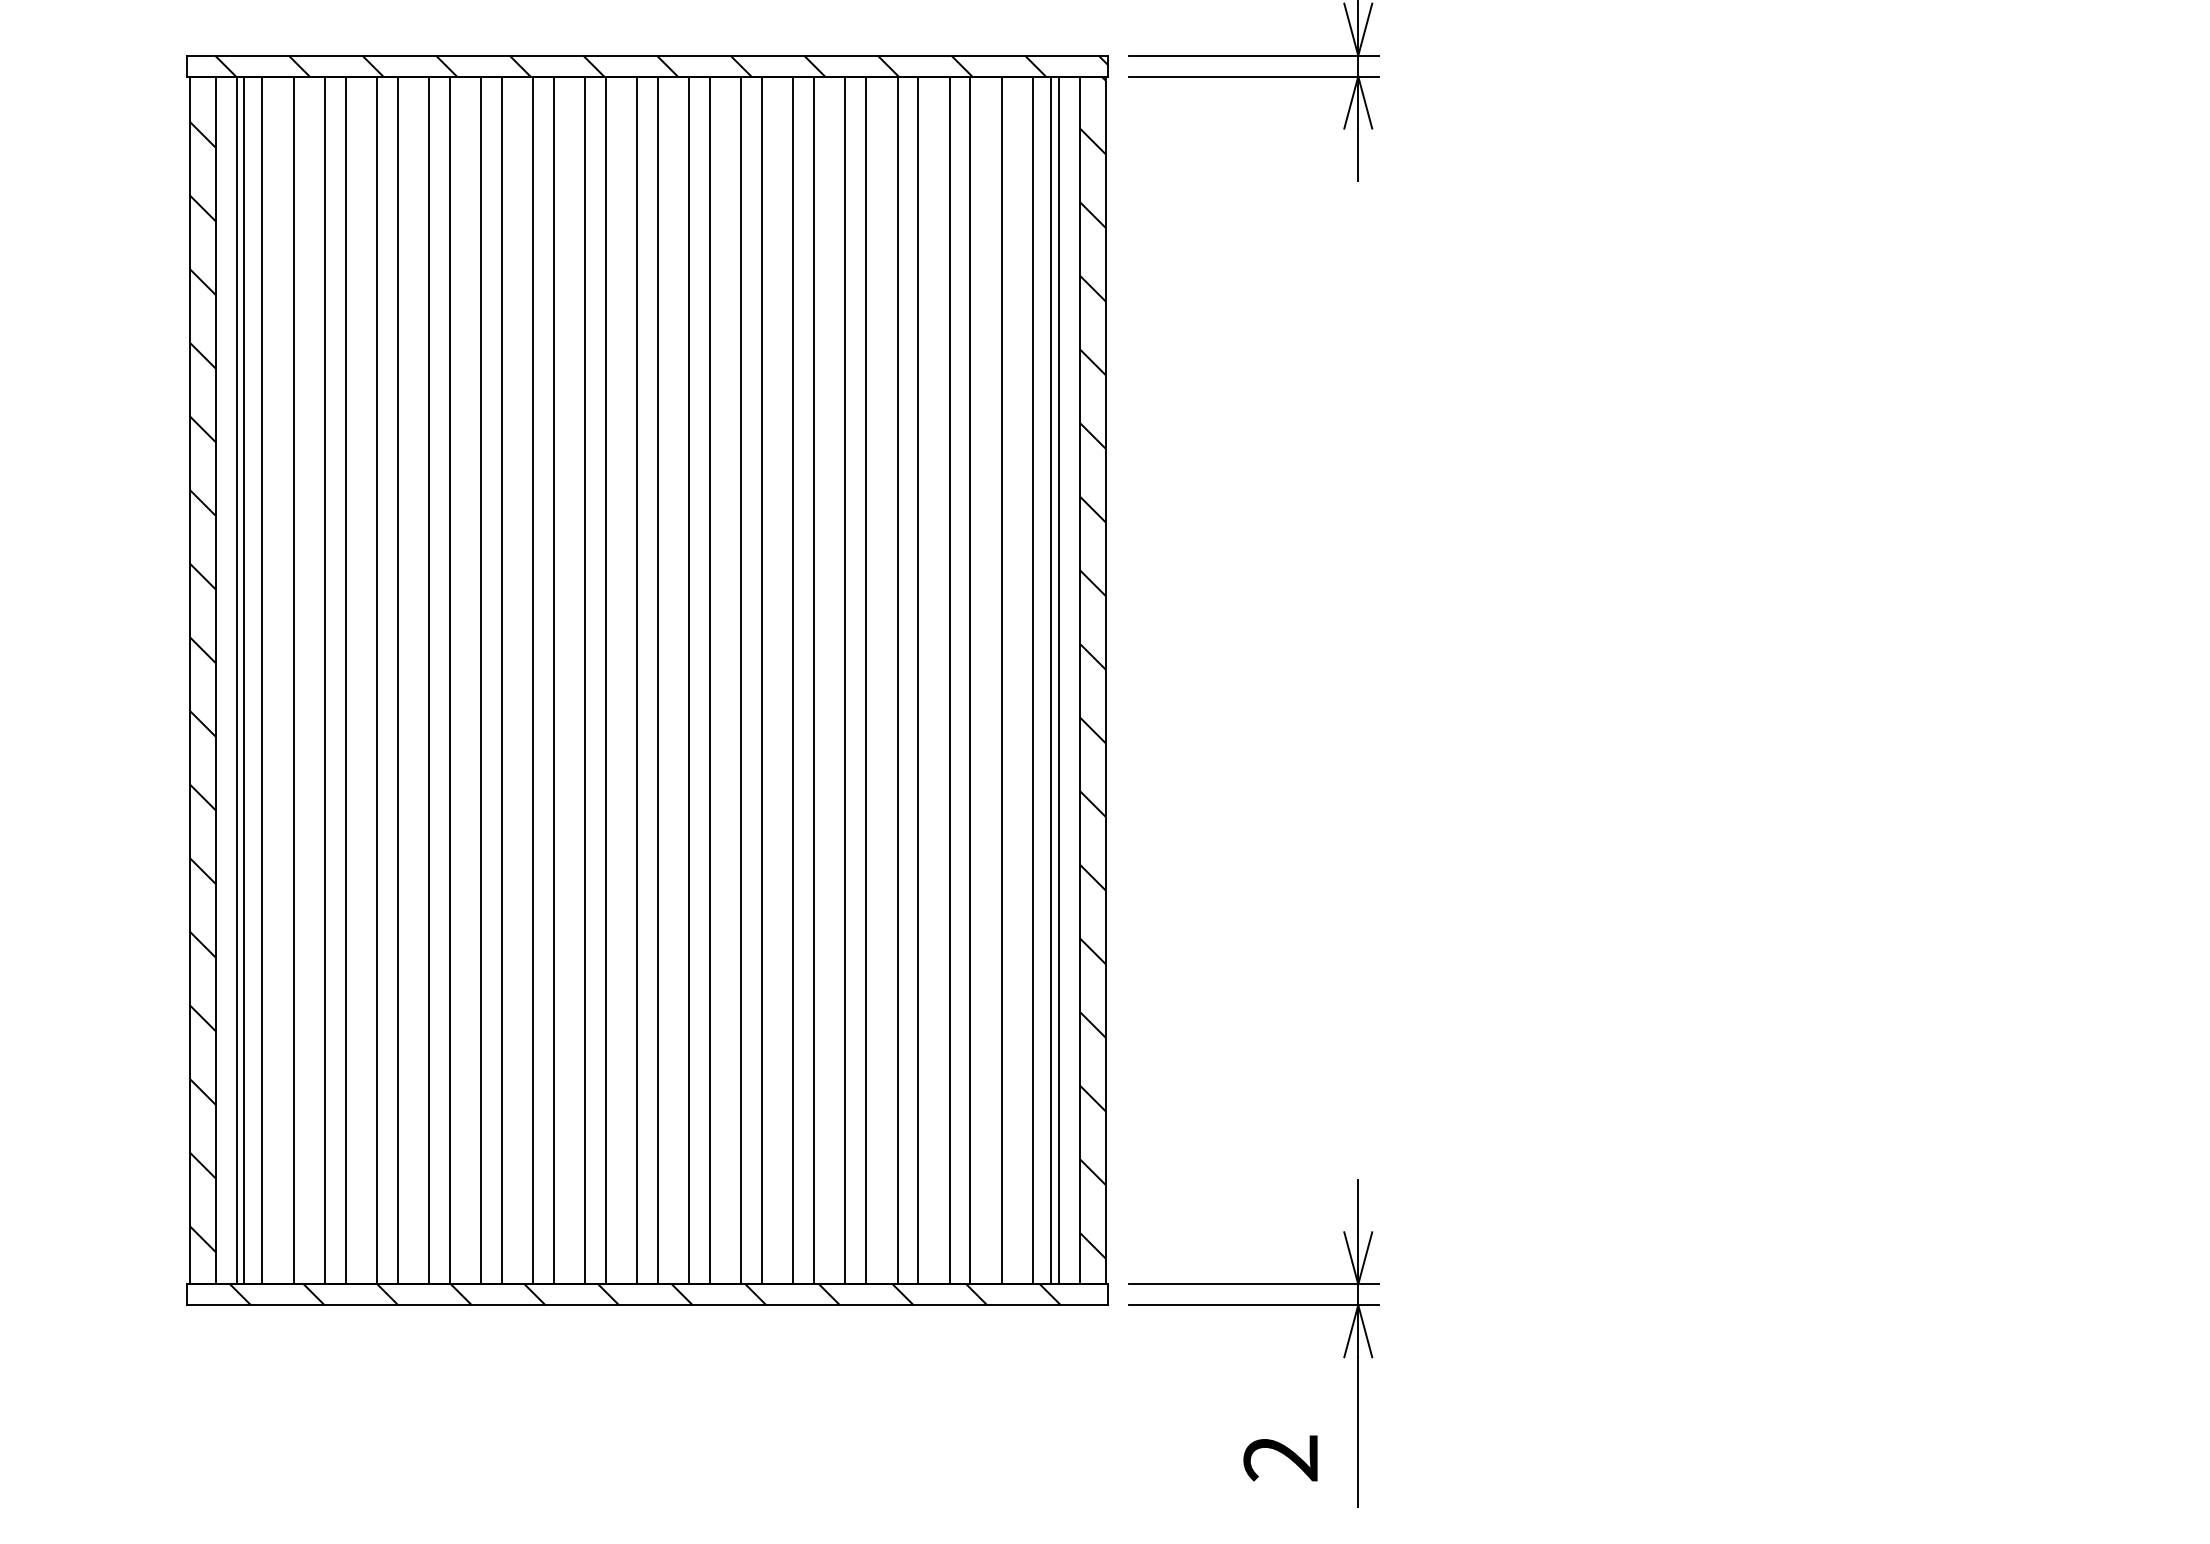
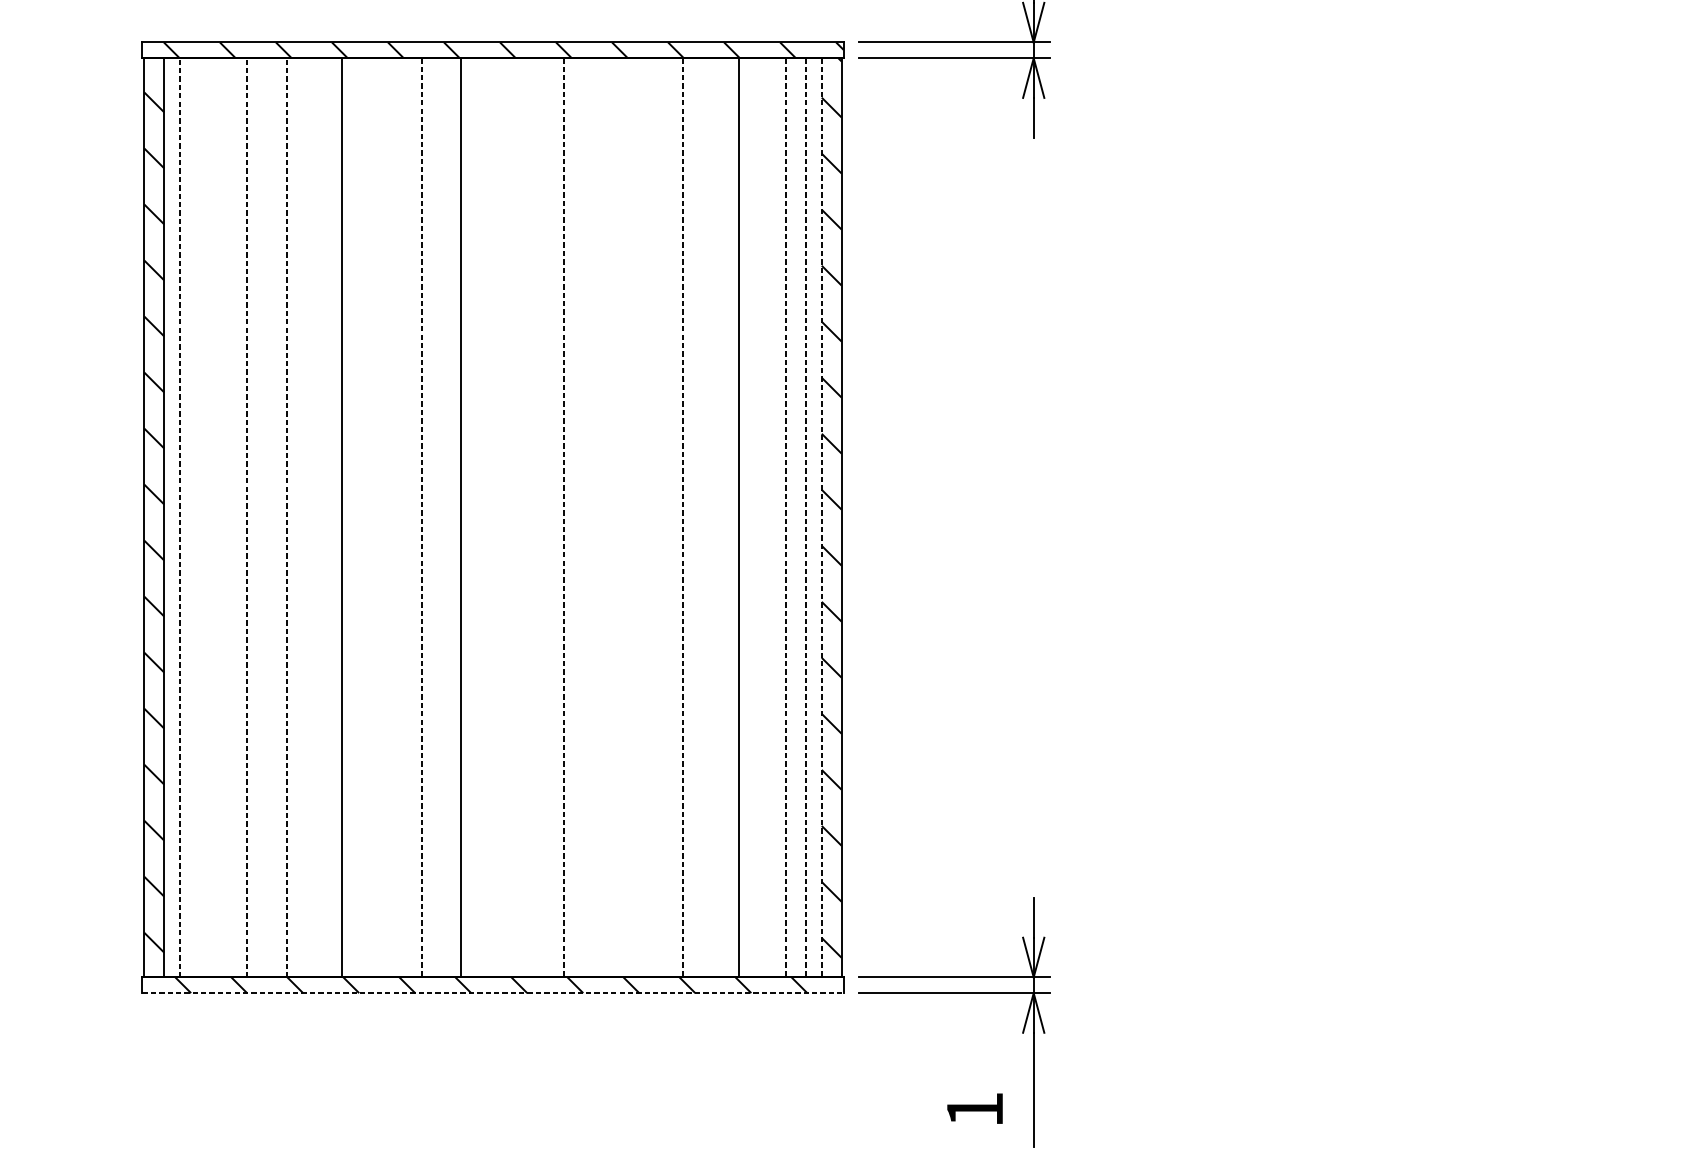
line: (236, 680) -> (180, 517), solid -> dashed
line: (244, 680) -> (186, 517), removed
line: (261, 680) -> (199, 517), removed
line: (293, 680) -> (223, 517), removed
line: (324, 680) -> (247, 517), solid -> dashed
line: (345, 680) -> (263, 517), removed
line: (376, 680) -> (286, 517), solid -> dashed
line: (397, 680) -> (302, 517), removed
line: (429, 680) -> (327, 517), removed
line: (481, 680) -> (366, 517), removed
line: (501, 680) -> (381, 517), removed
line: (533, 680) -> (406, 517), removed
line: (553, 680) -> (421, 517), solid -> dashed
line: (585, 680) -> (445, 517), removed
line: (637, 680) -> (485, 517), removed
line: (658, 680) -> (501, 517), removed
line: (689, 680) -> (524, 517), removed
line: (710, 680) -> (540, 517), removed
line: (741, 680) -> (564, 517), solid -> dashed
line: (762, 680) -> (580, 517), removed
line: (793, 680) -> (603, 517), removed
line: (814, 680) -> (619, 517), removed
line: (845, 680) -> (643, 517), removed
line: (866, 680) -> (659, 517), removed
line: (897, 680) -> (683, 517), solid -> dashed
line: (918, 680) -> (699, 517), removed
line: (949, 680) -> (722, 517), removed
line: (1001, 680) -> (762, 517), removed
line: (1033, 680) -> (786, 517), solid -> dashed
line: (1051, 680) -> (800, 517), removed
line: (1058, 680) -> (805, 517), solid -> dashed
line: (1079, 680) -> (821, 517), solid -> dashed
line: (647, 1305) -> (492, 993), solid -> dashed
text: (1280, 1458) -> (974, 1109), 2 -> 1

